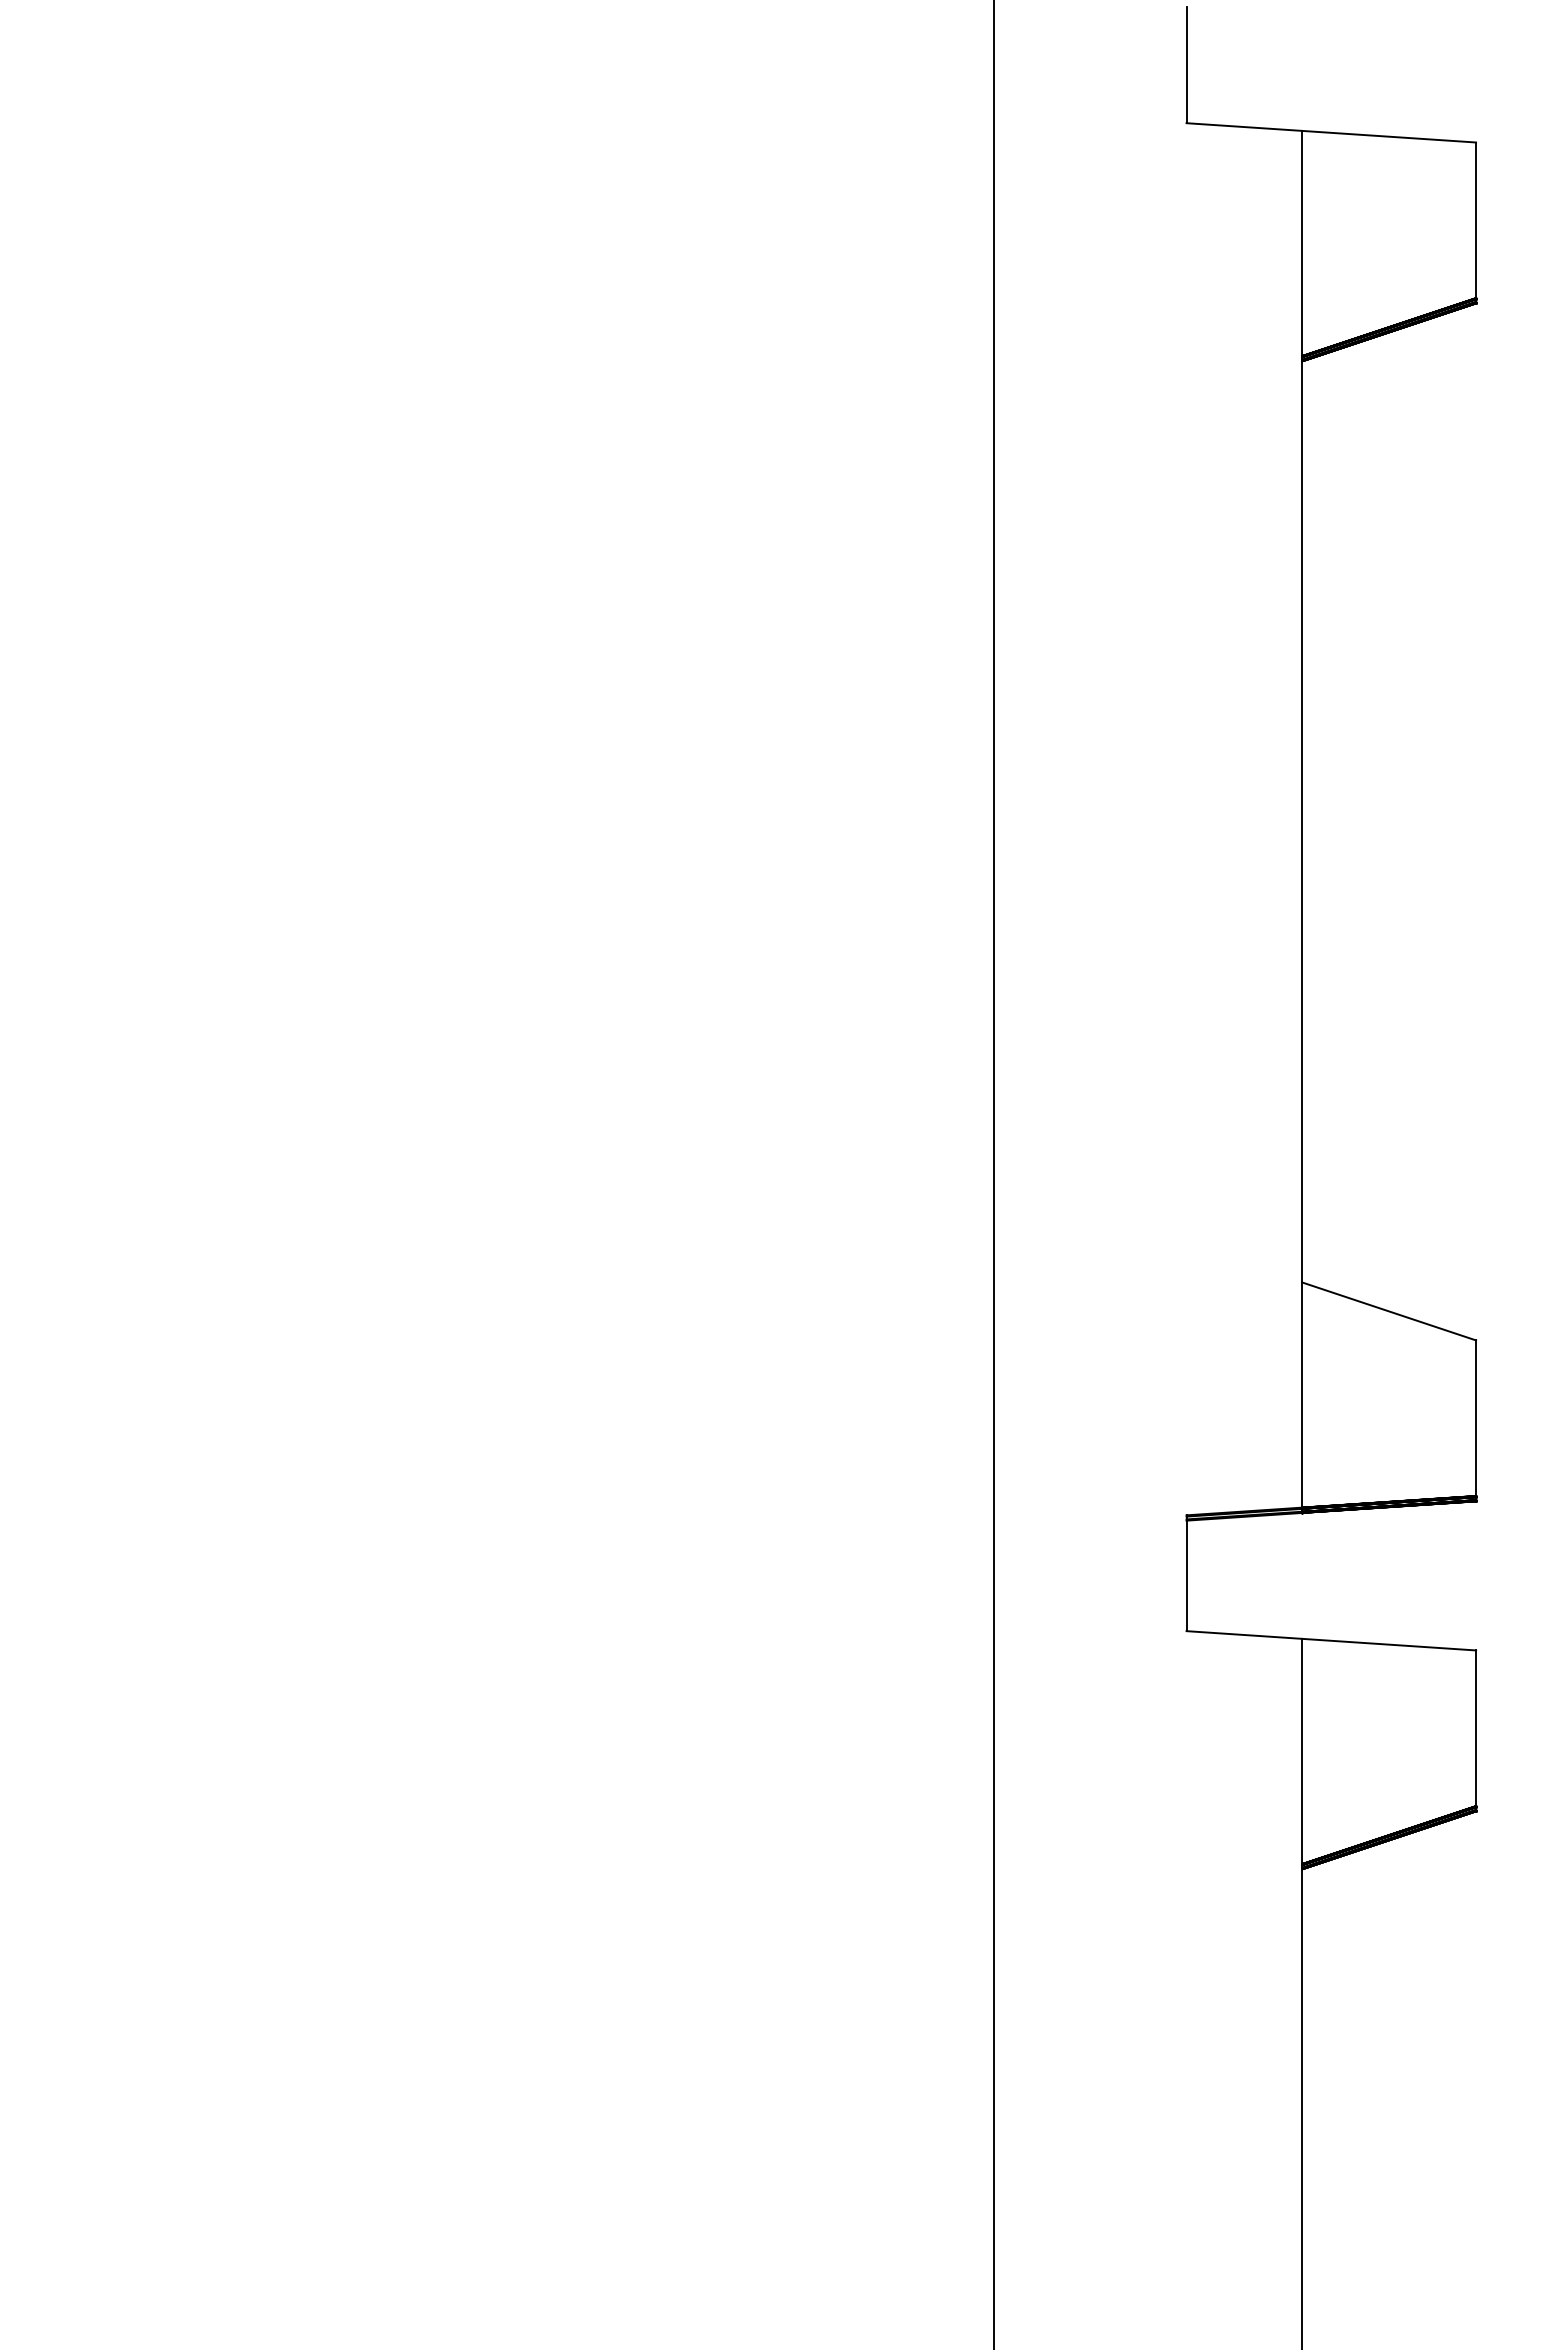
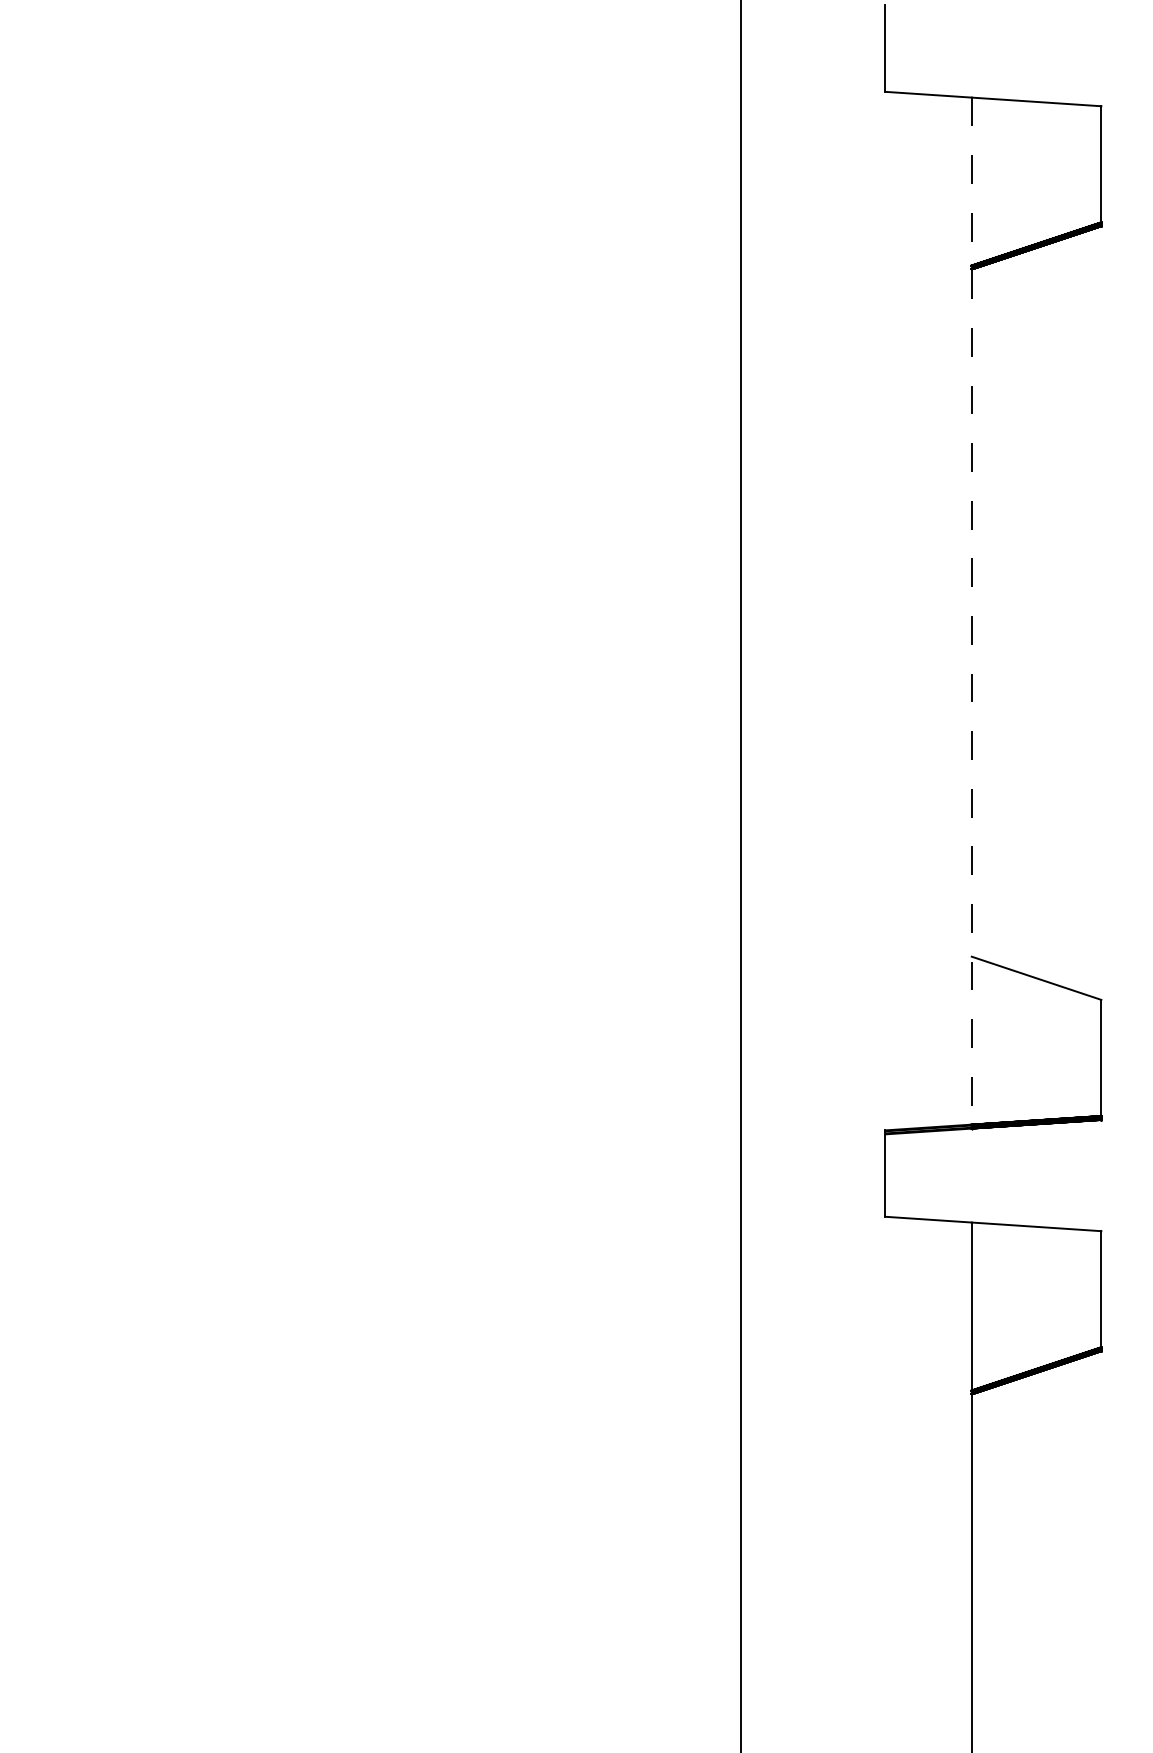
line: (1302, 819) -> (971, 611), solid -> dashed

